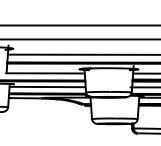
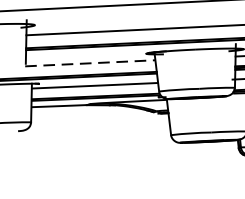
line: (46, 73) -> (91, 63), solid -> dashed

